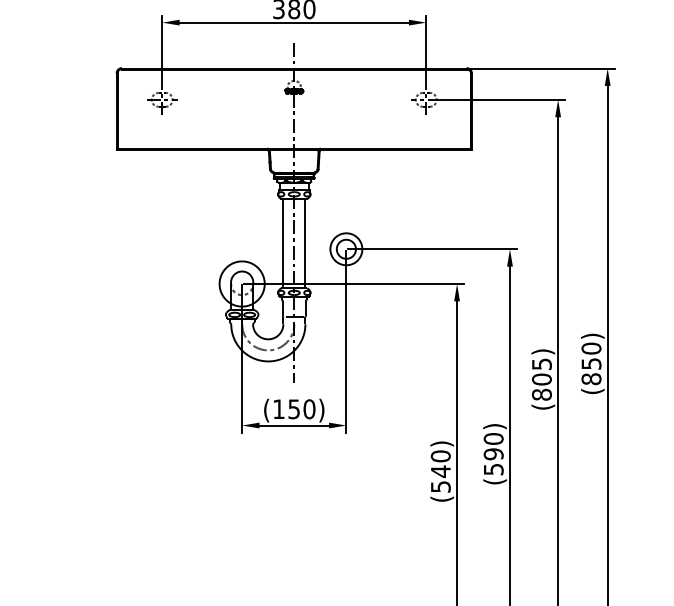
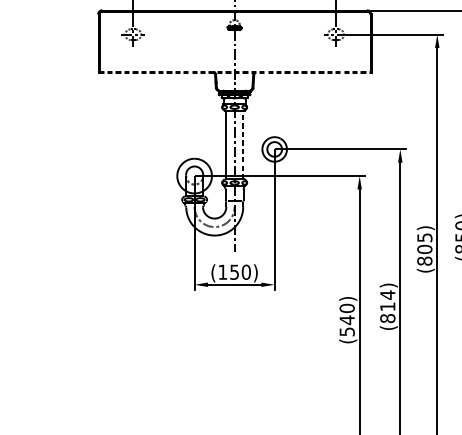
line: (294, 148) -> (234, 72), solid -> dashed
line: (305, 243) -> (243, 144), solid -> dashed
text: (493, 453) -> (387, 306), (590) -> (814)

